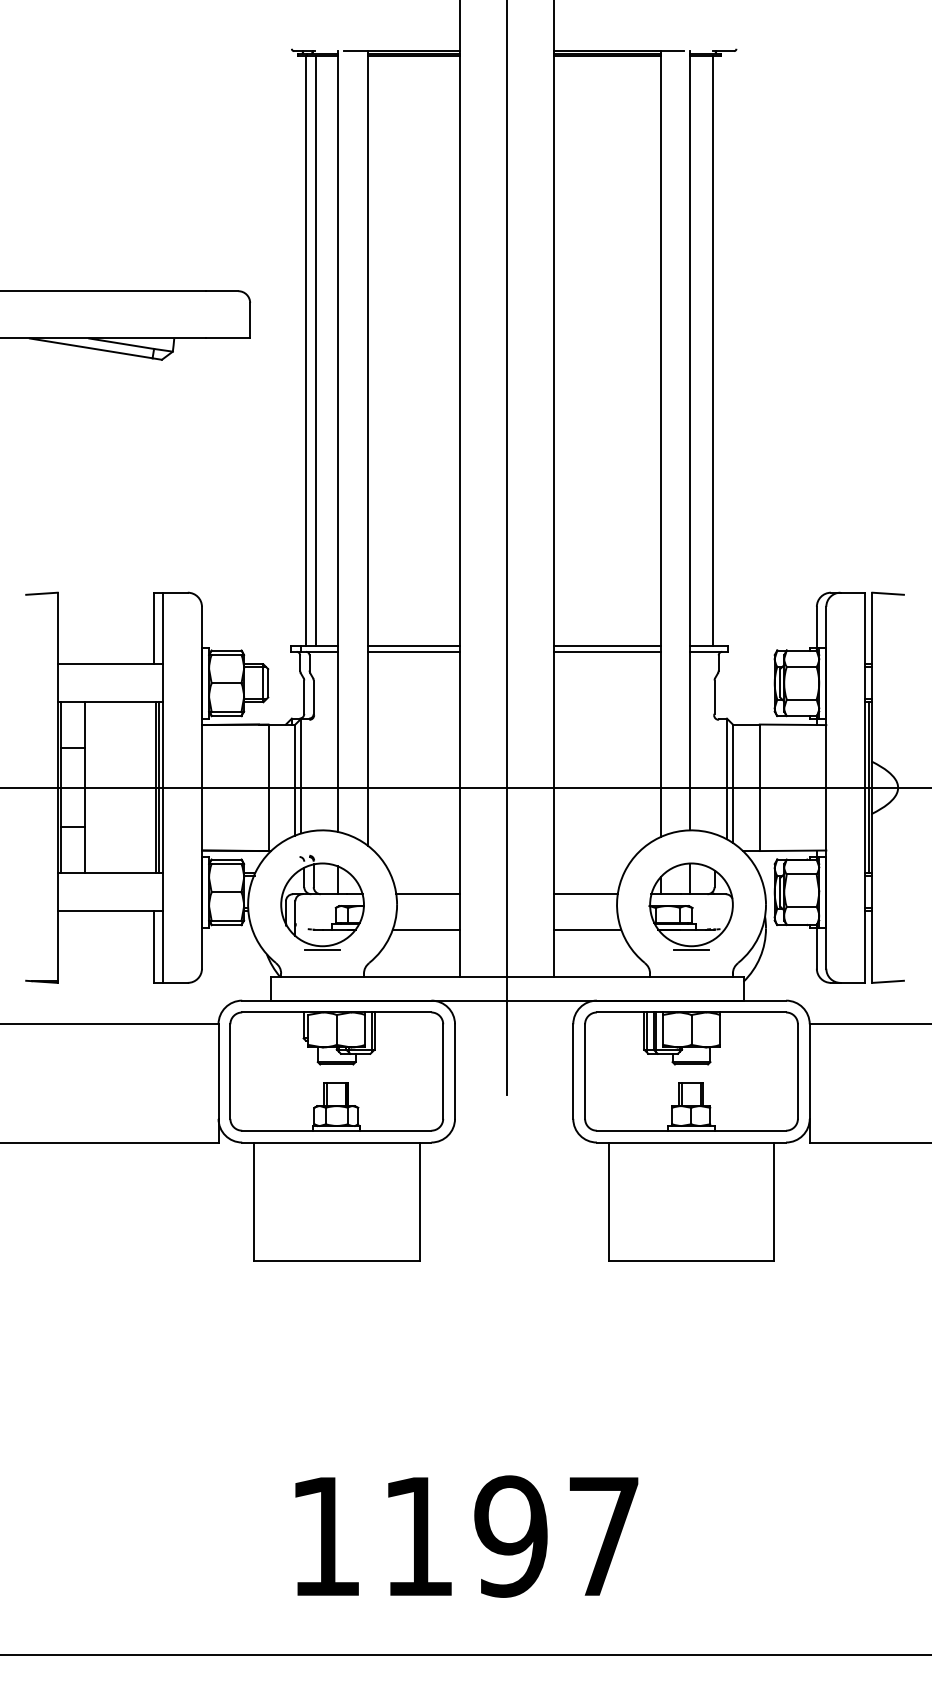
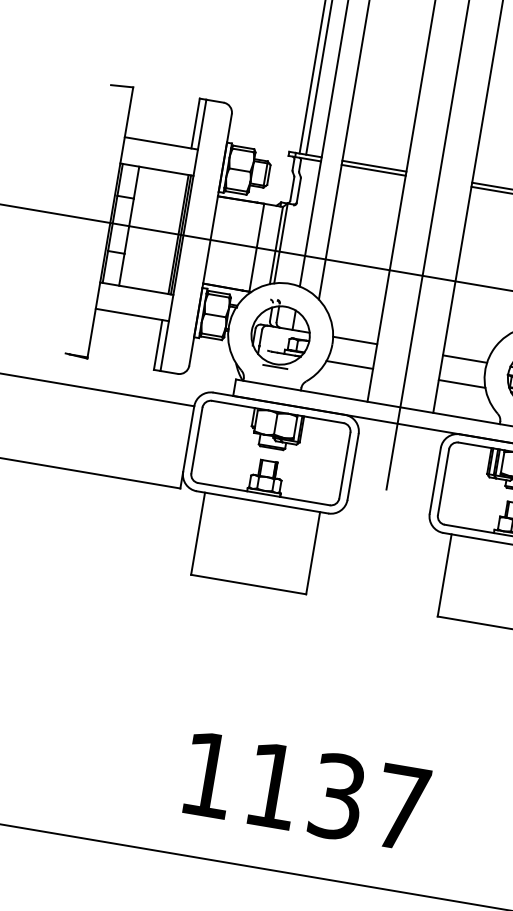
text: (510, 1536) -> (337, 796), 1197 -> 1137

